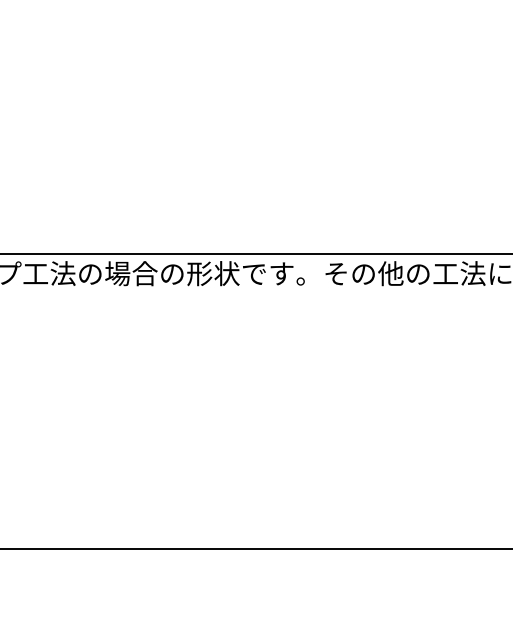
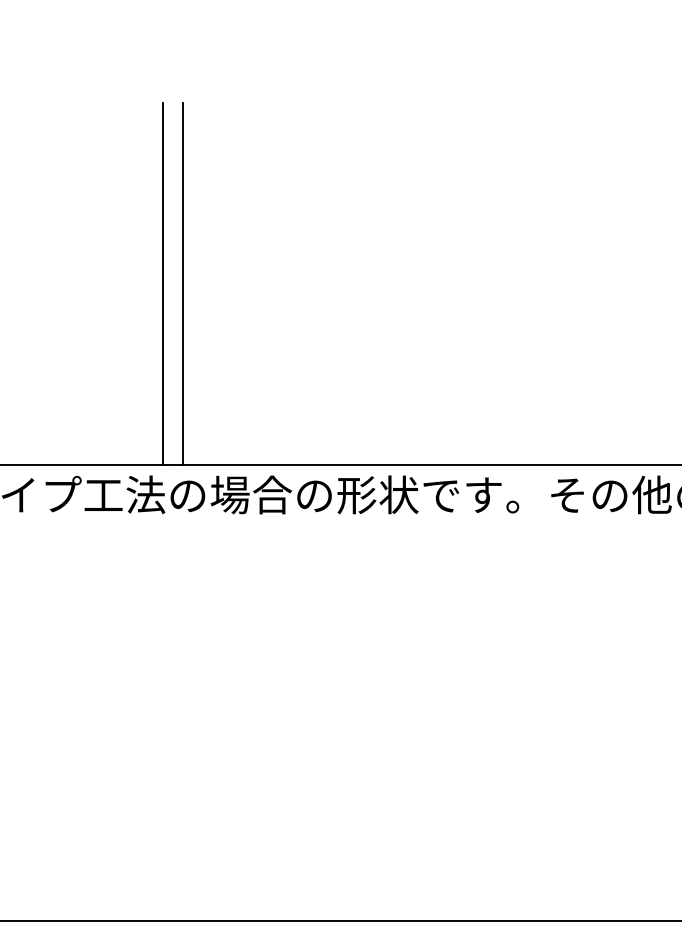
line: (74, 136) -> (163, 283), added
line: (87, 136) -> (183, 283), added

